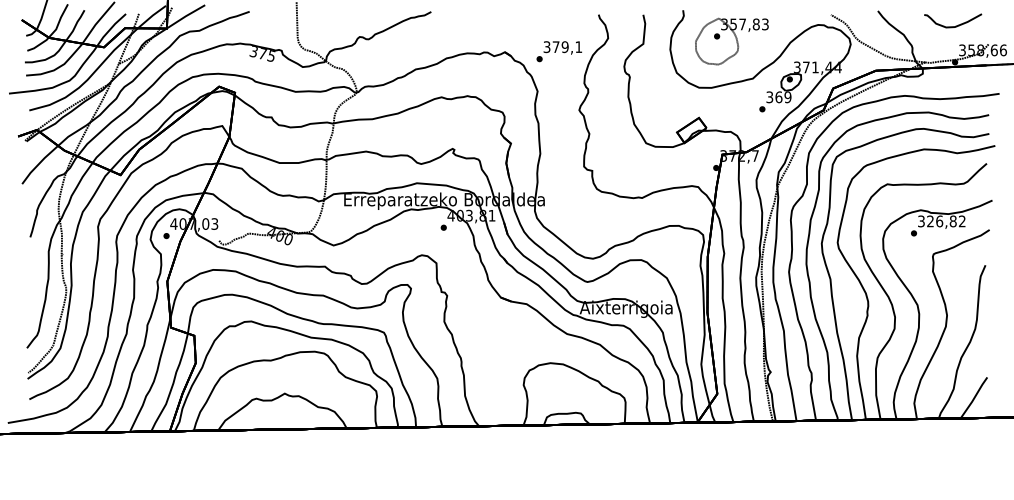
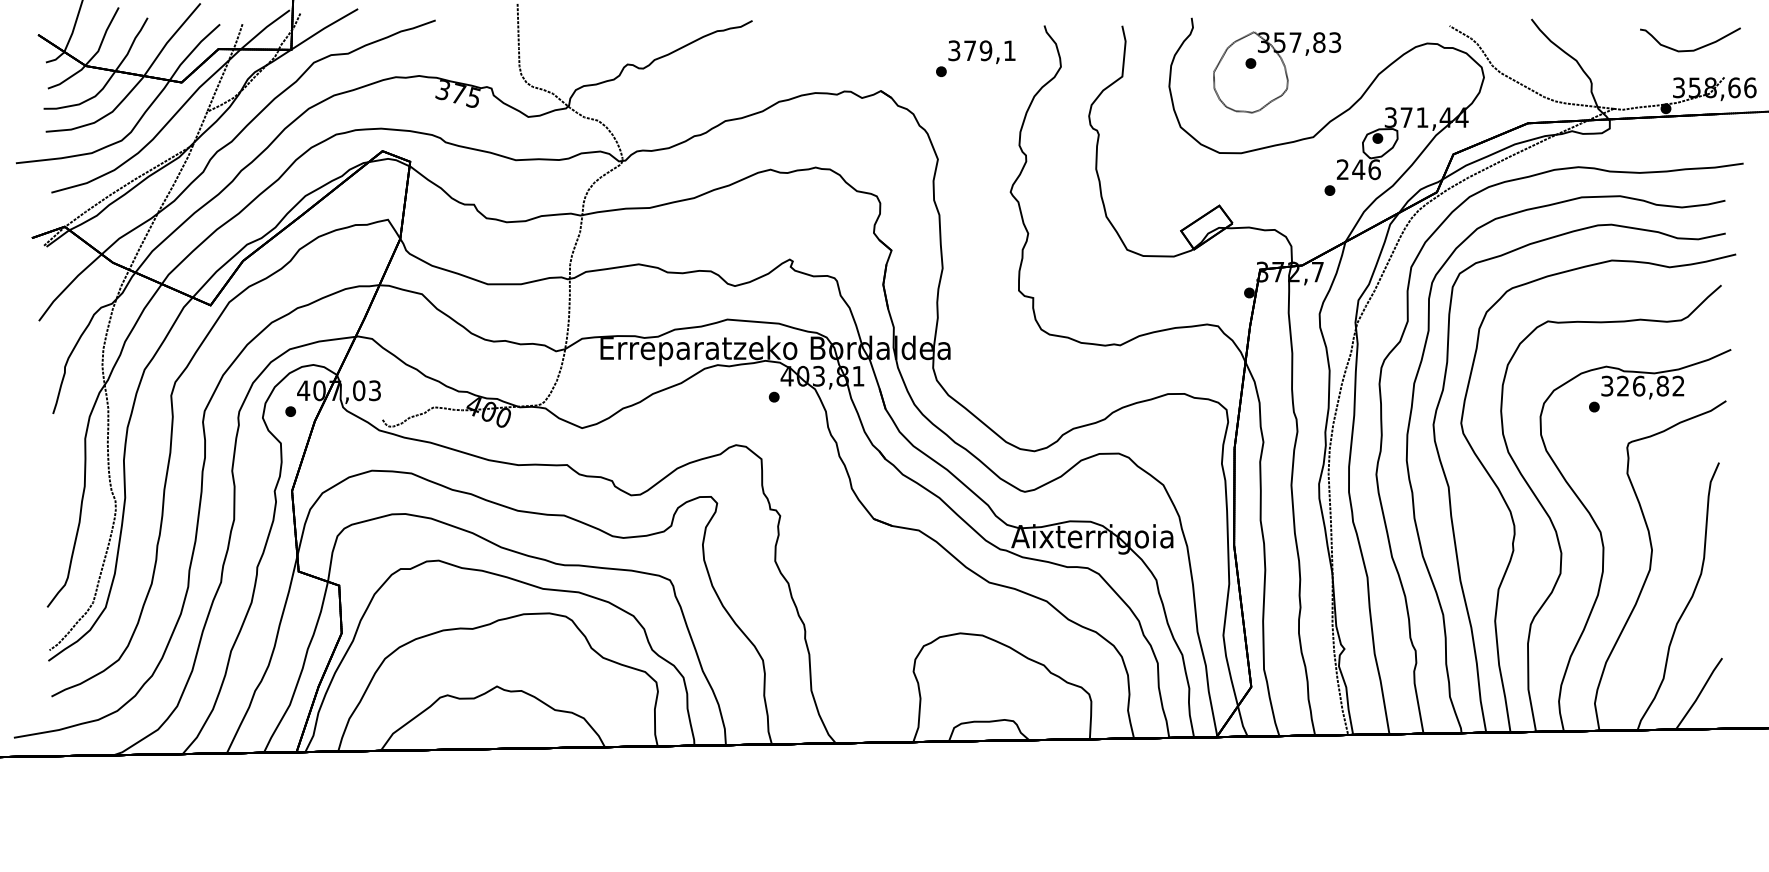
curve: (955, 25) -> (1694, 47), moved
text: (558, 51) -> (974, 58), moved
text: (778, 97) -> (1358, 170), 369 -> 246

